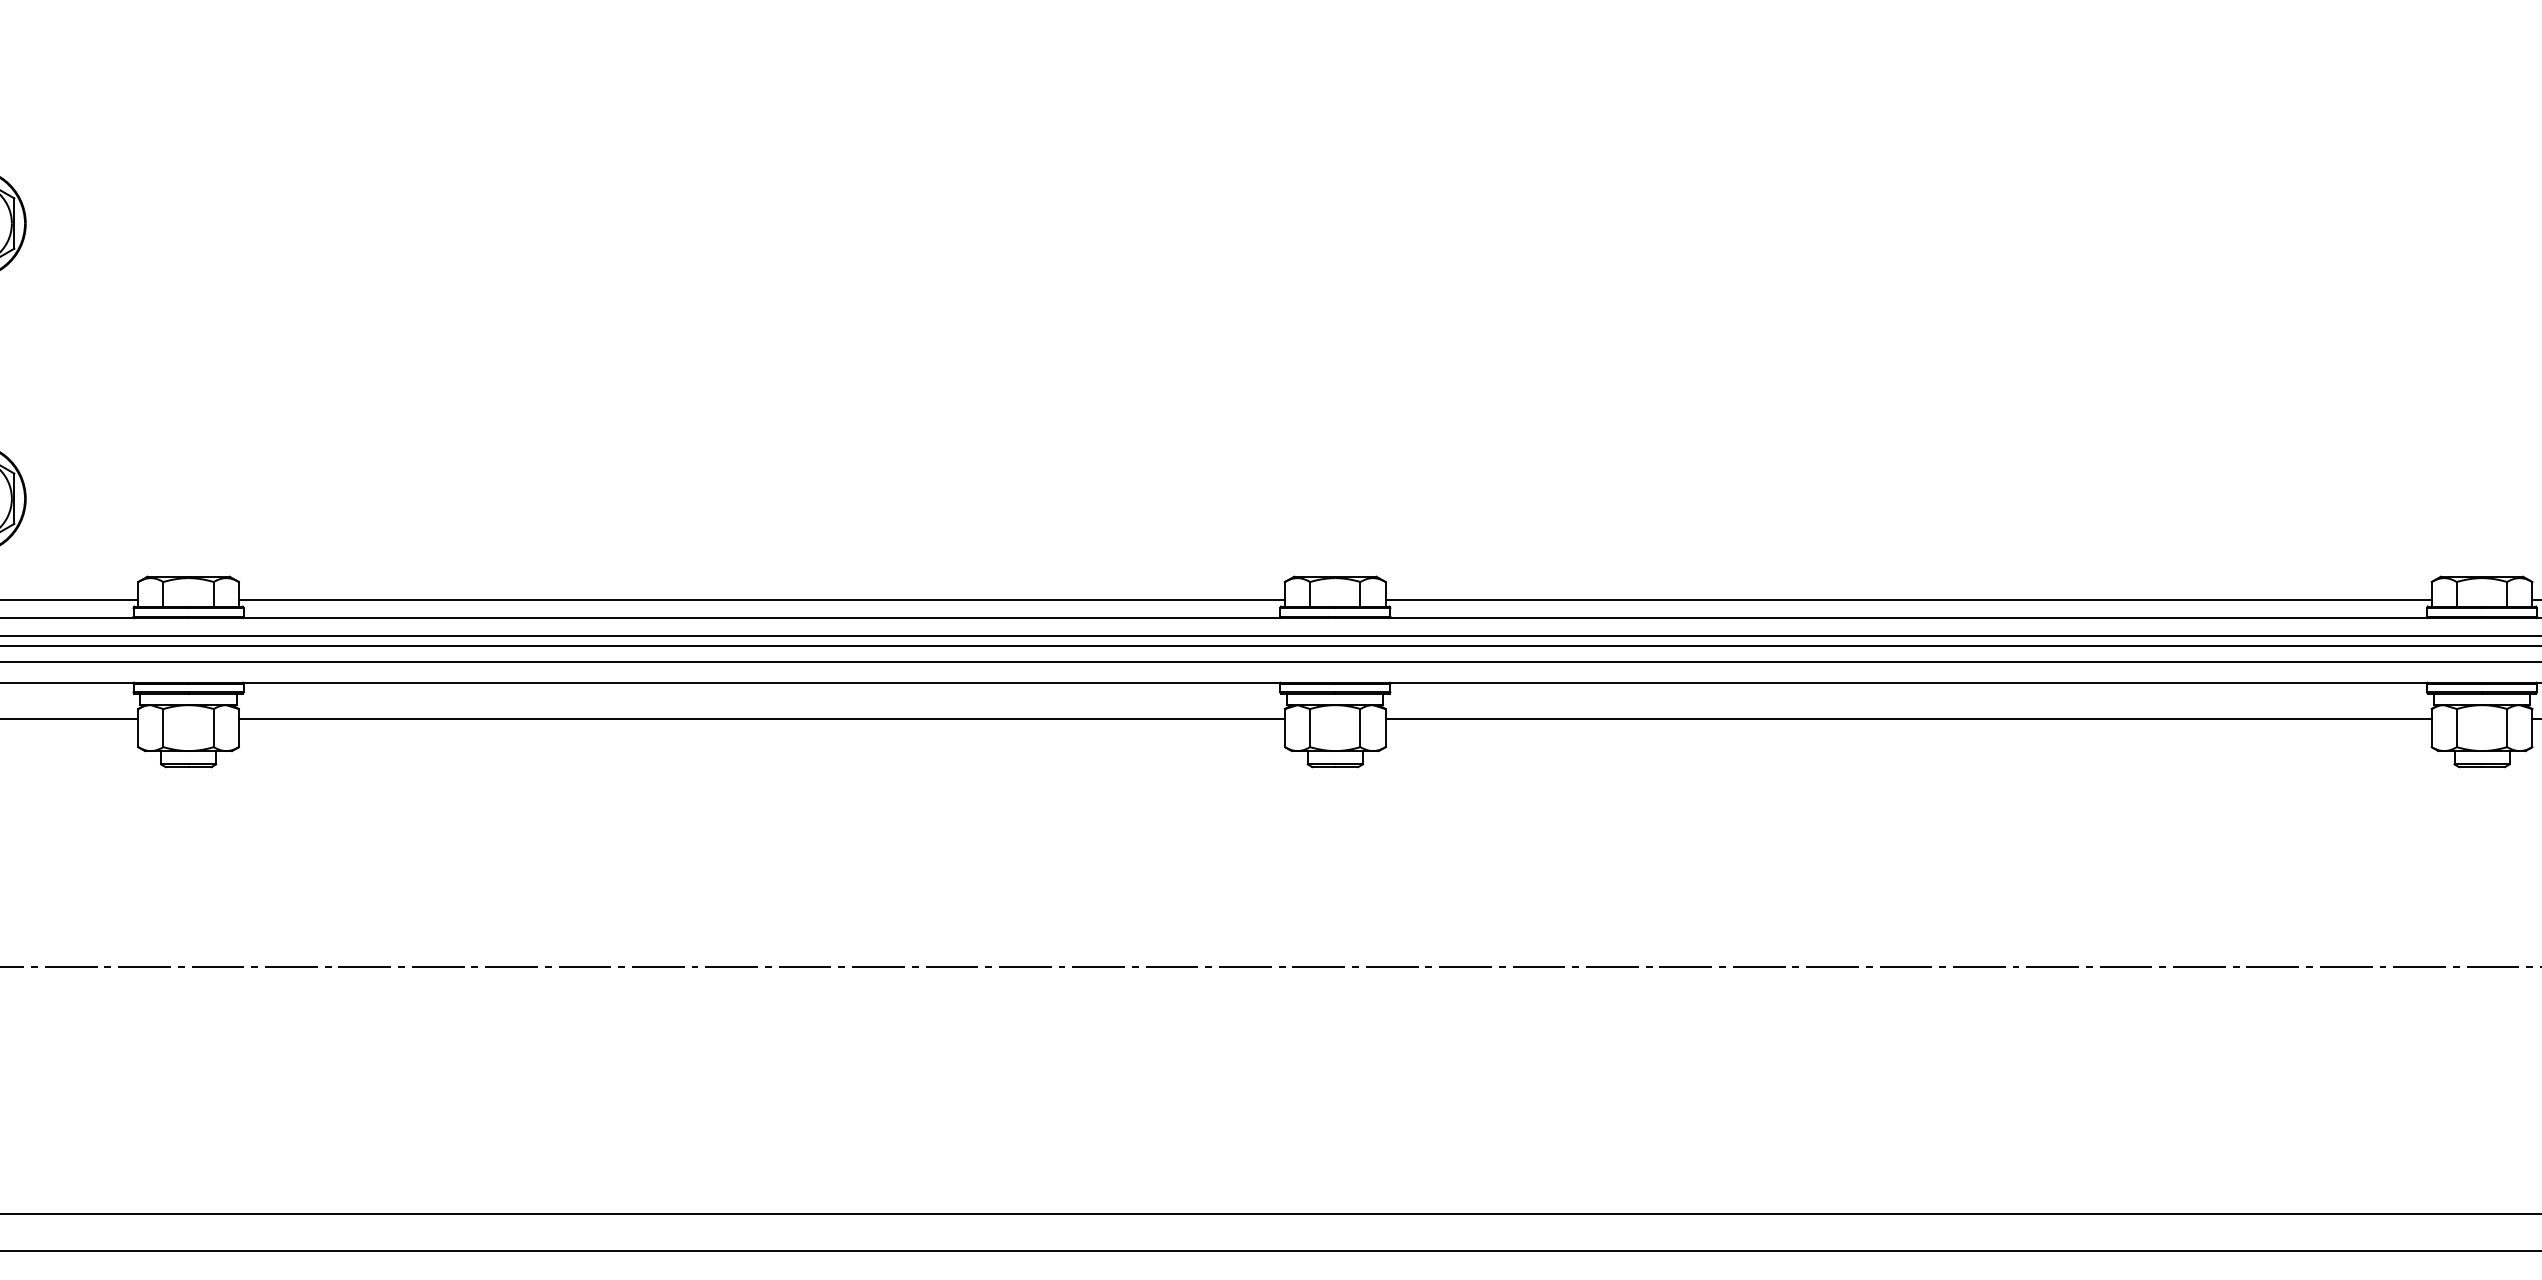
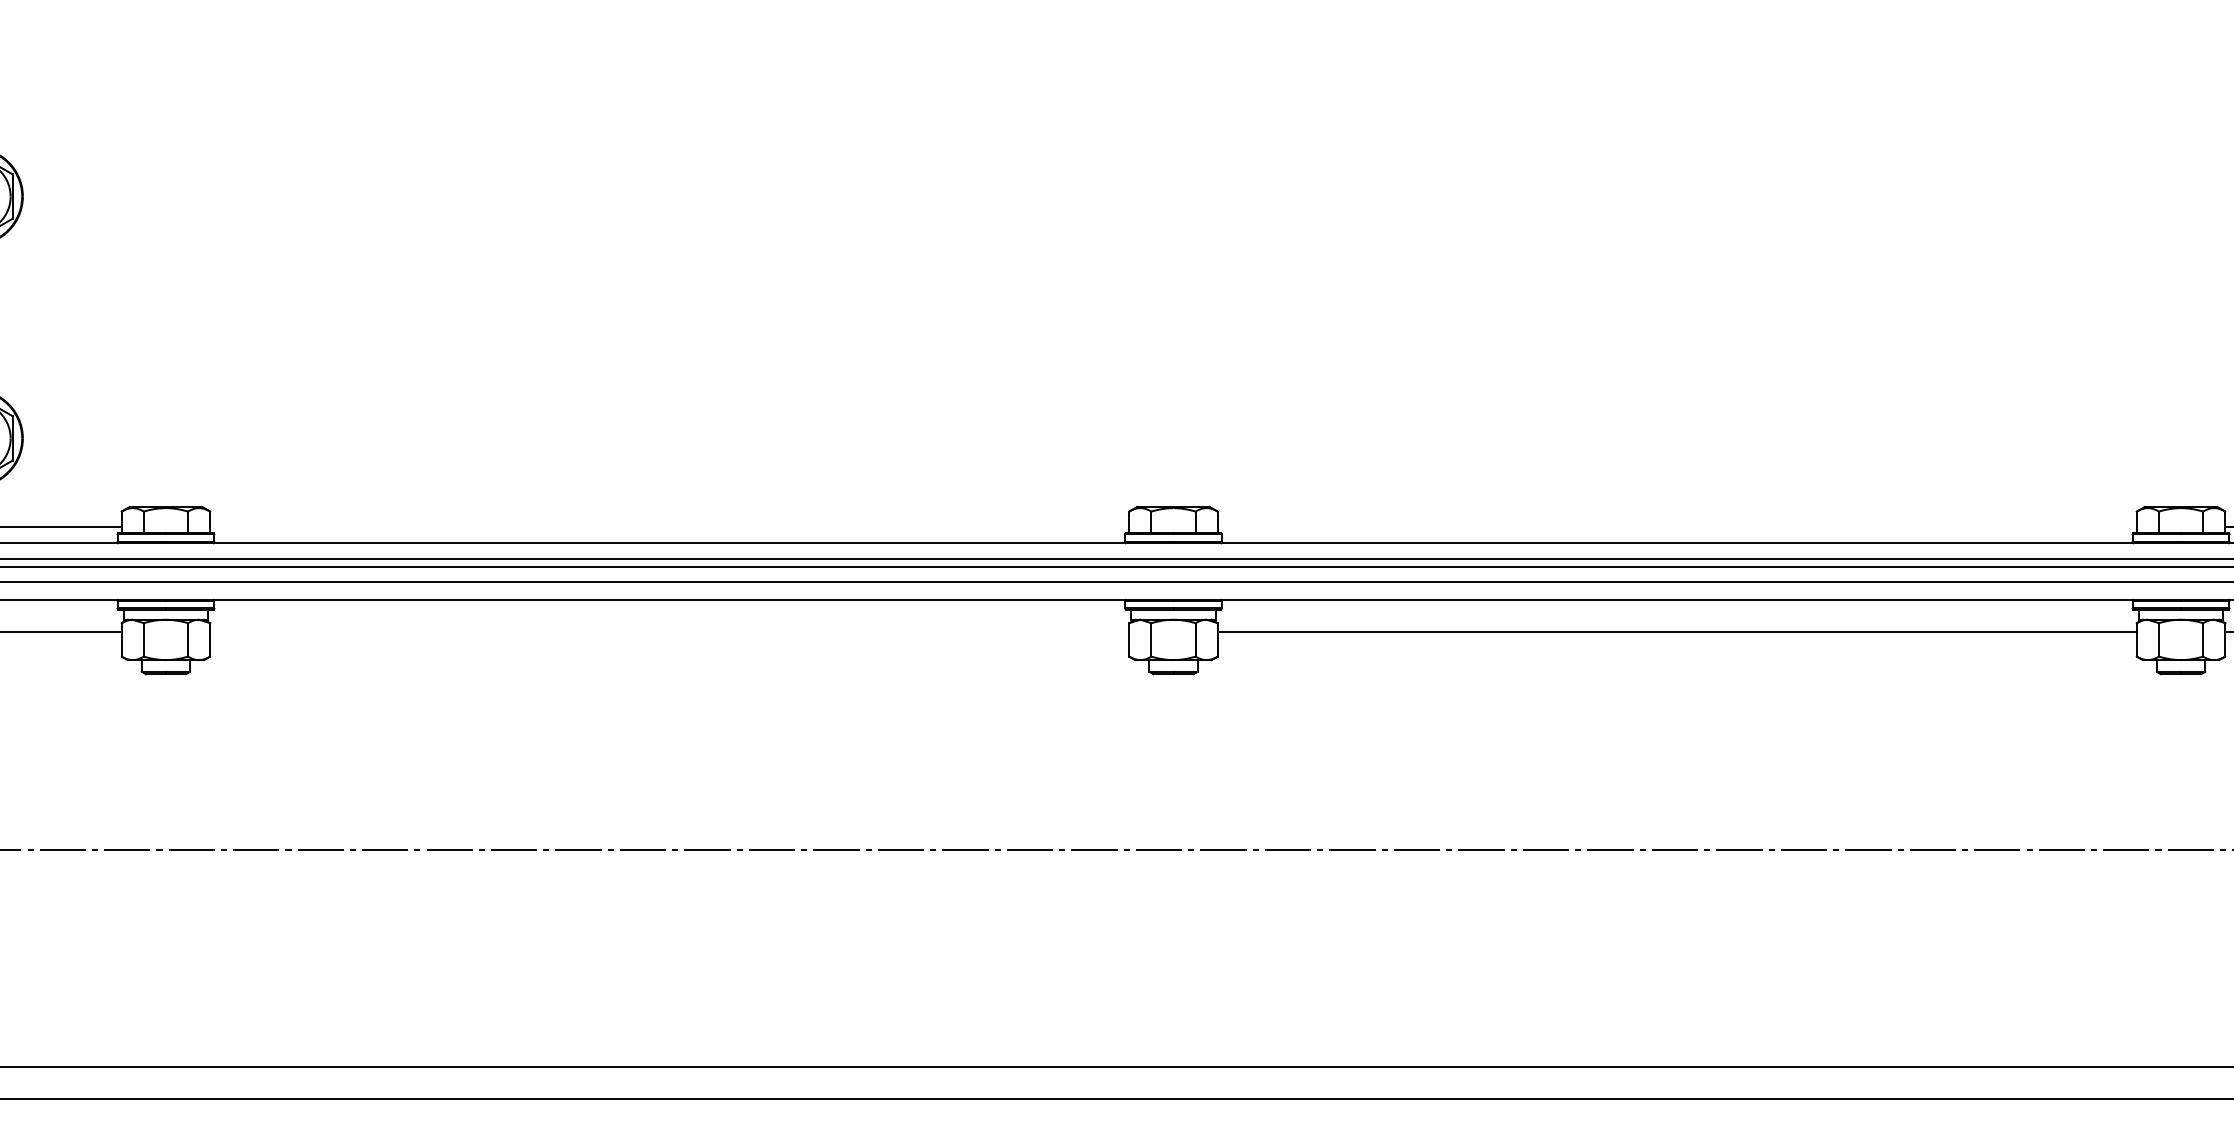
line: (761, 600) -> (669, 527), removed
line: (1907, 600) -> (1676, 527), removed
line: (761, 719) -> (669, 632), removed

